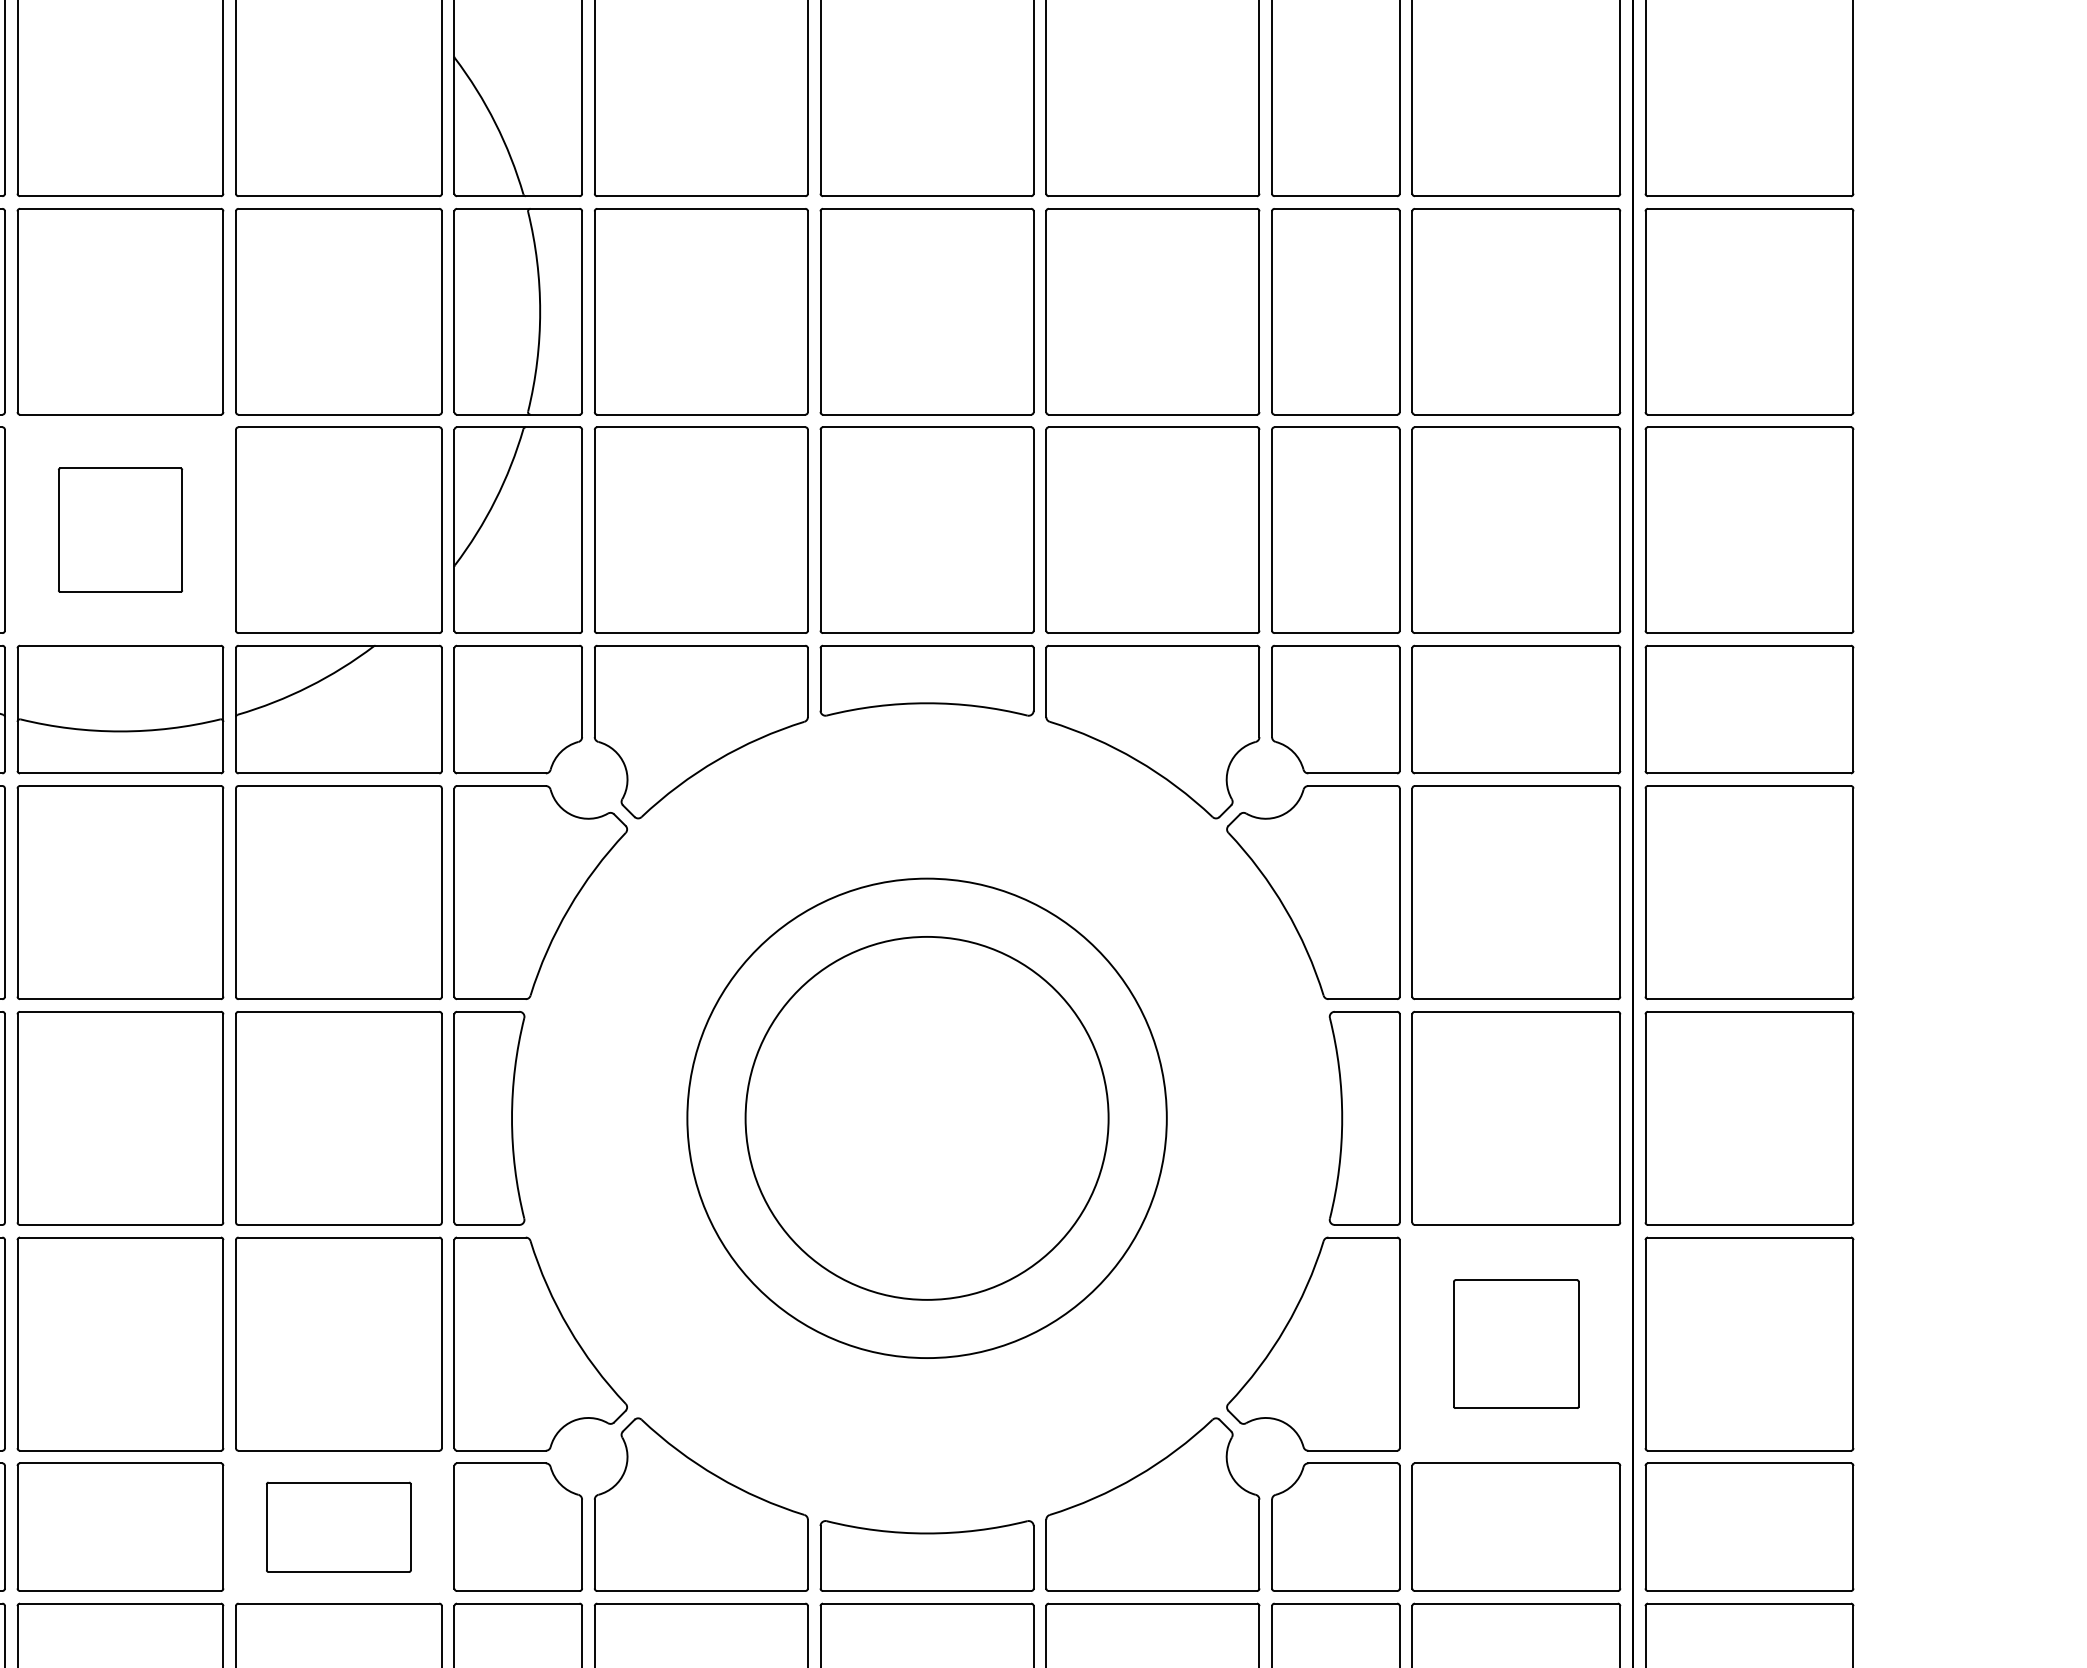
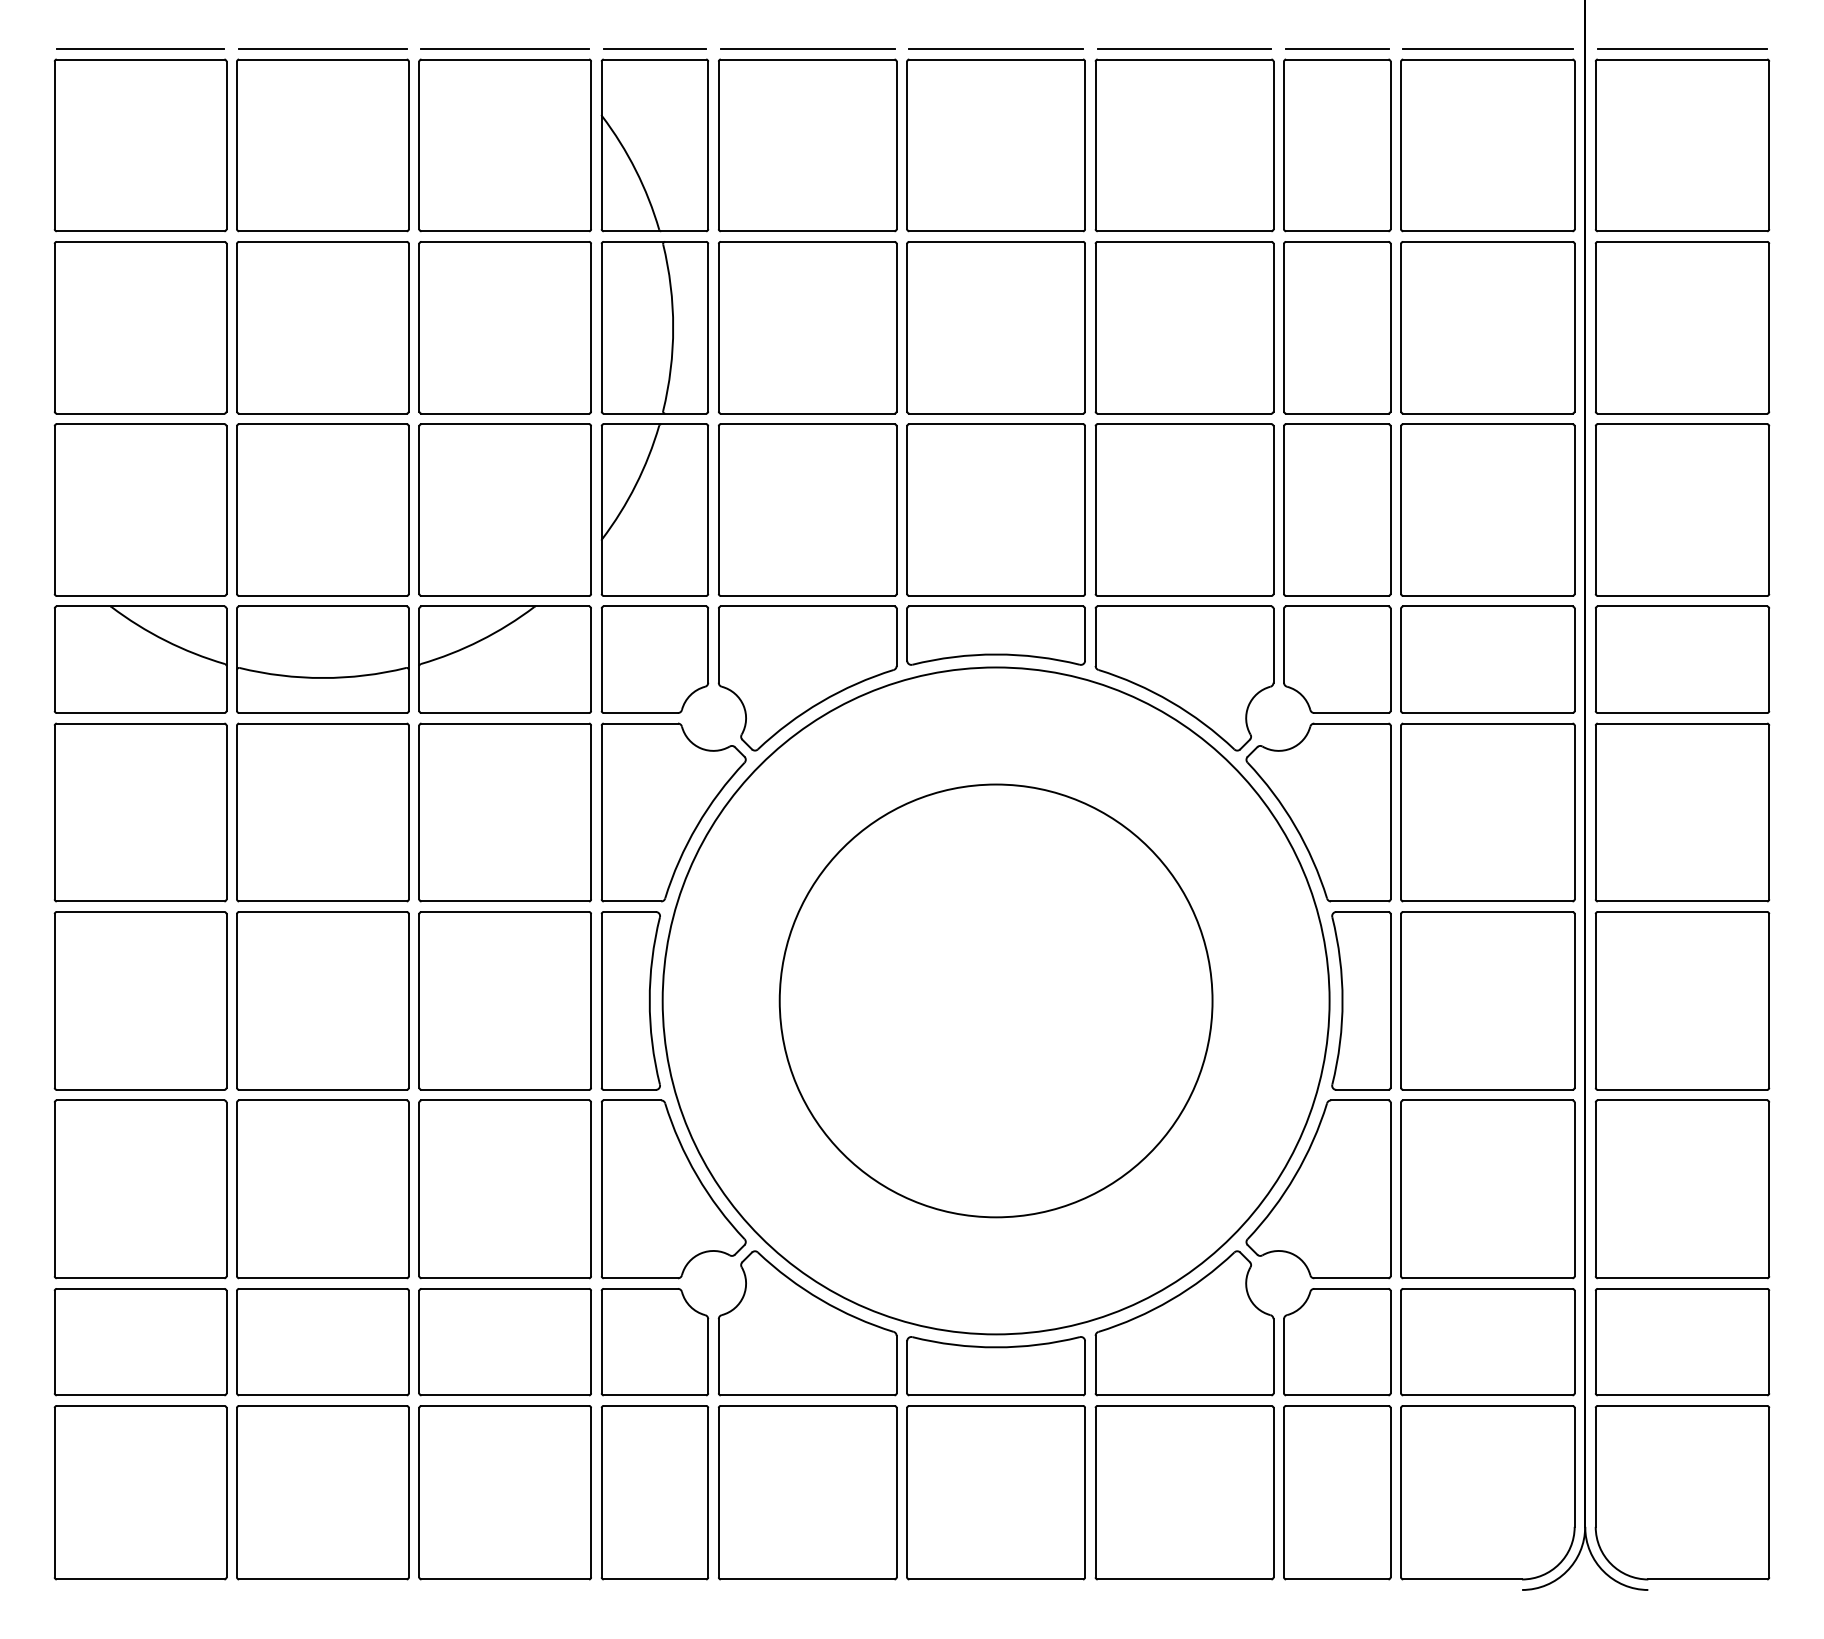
part: (119, 529) -> (322, 509), size x1.67
circle: (926, 1117) -> (995, 1000), size x1.43
circle: (926, 1117) -> (995, 1000), size x1.67
part: (1515, 1344) -> (1487, 1189), size x1.67
part: (338, 1527) -> (504, 1342), size x1.43

